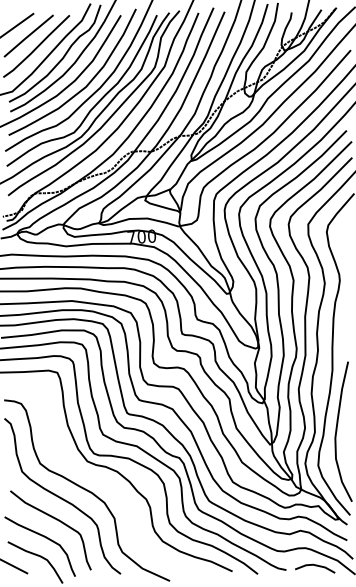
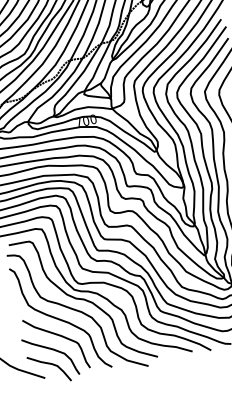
curve: (96, 477) -> (82, 300), added

